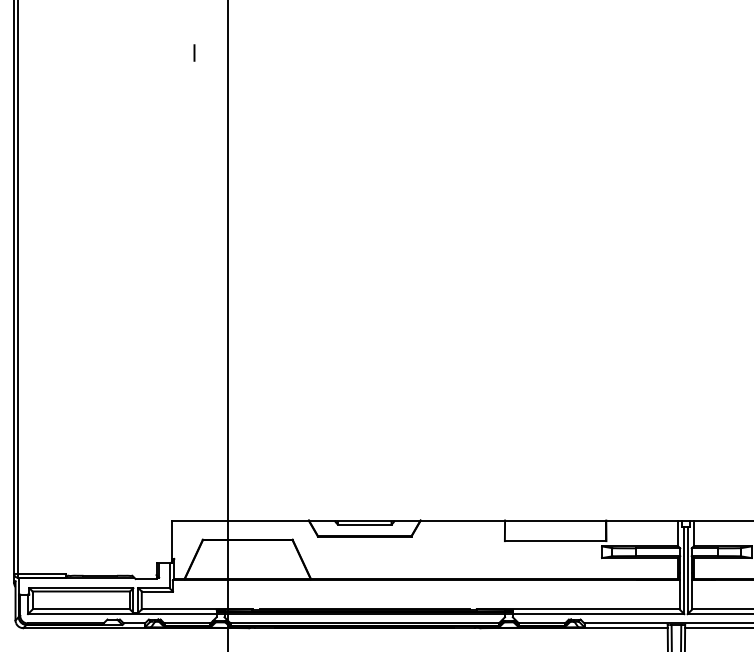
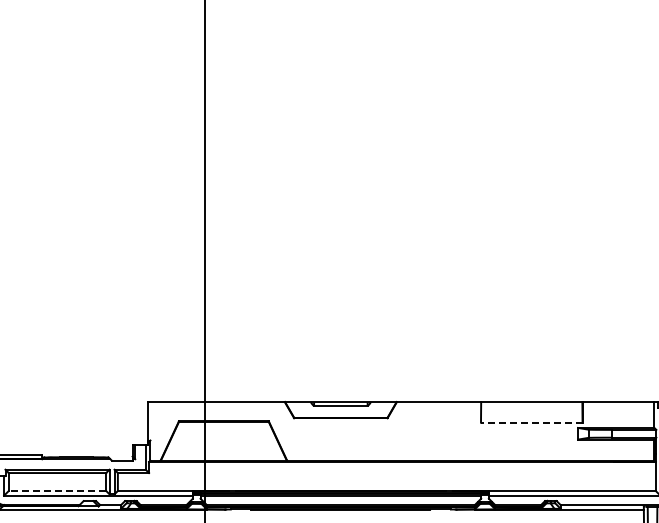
line: (555, 541) -> (531, 423), solid -> dashed
line: (81, 609) -> (57, 491), solid -> dashed

